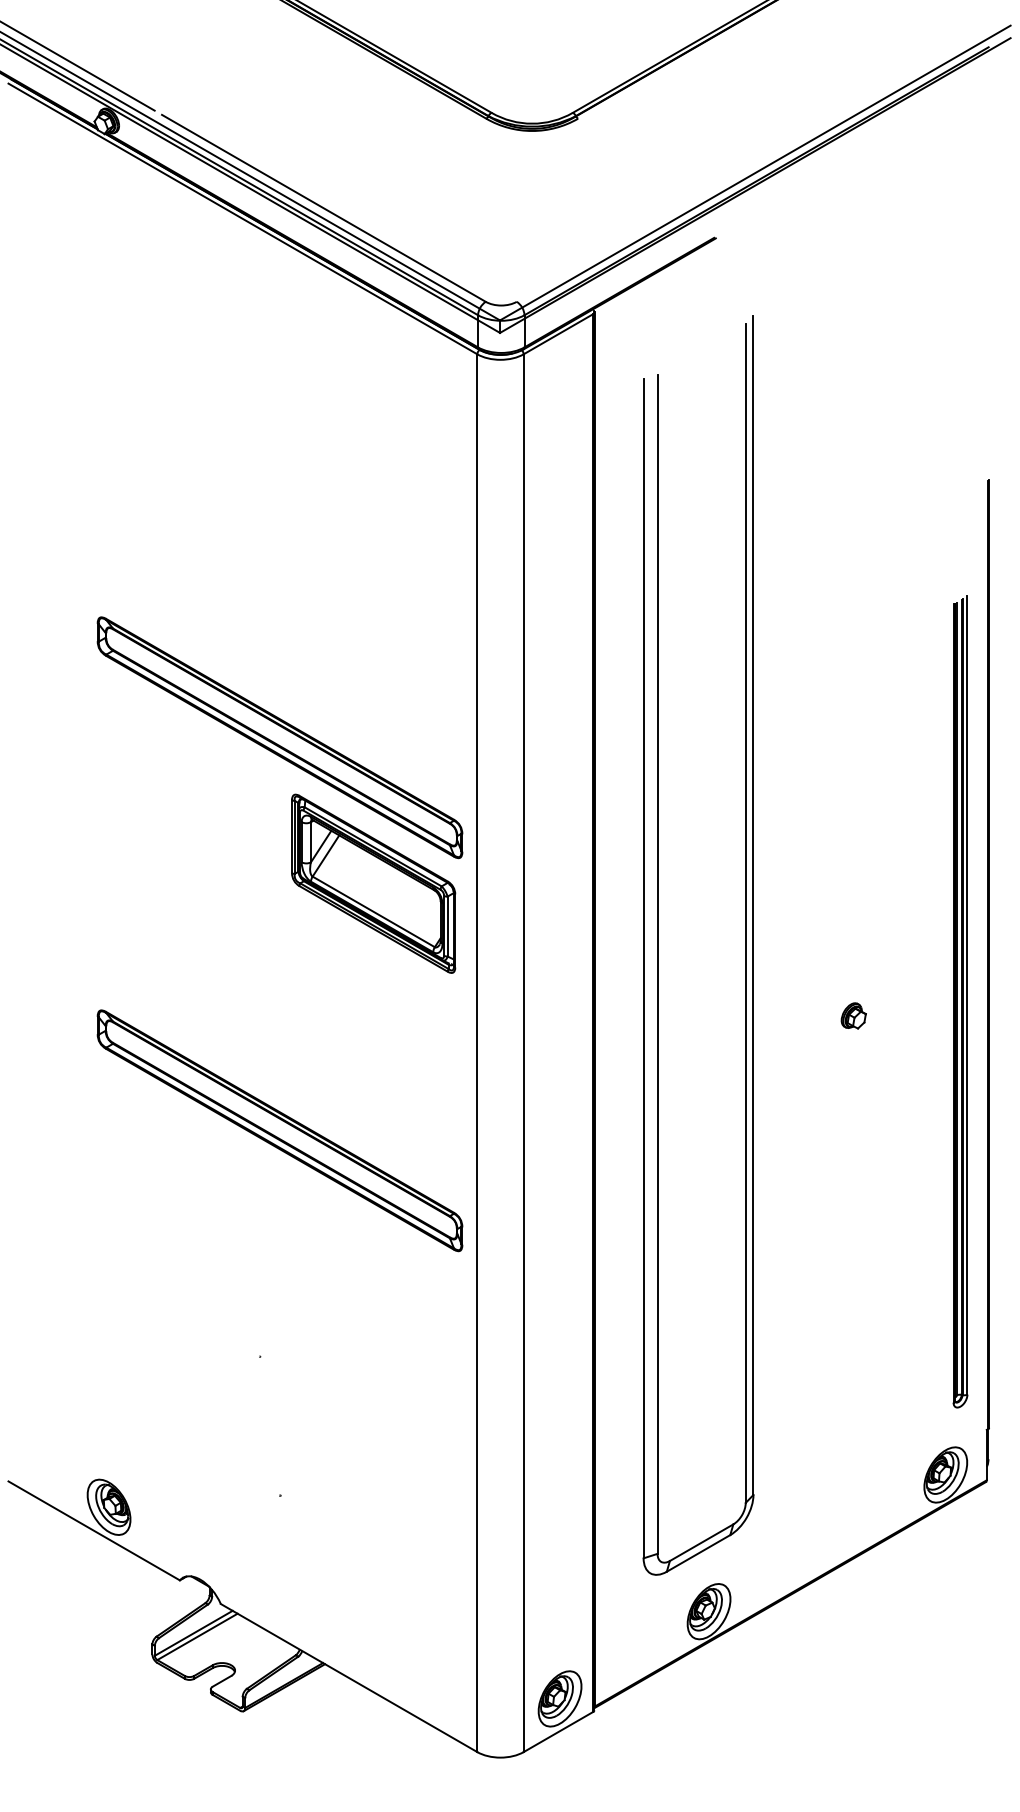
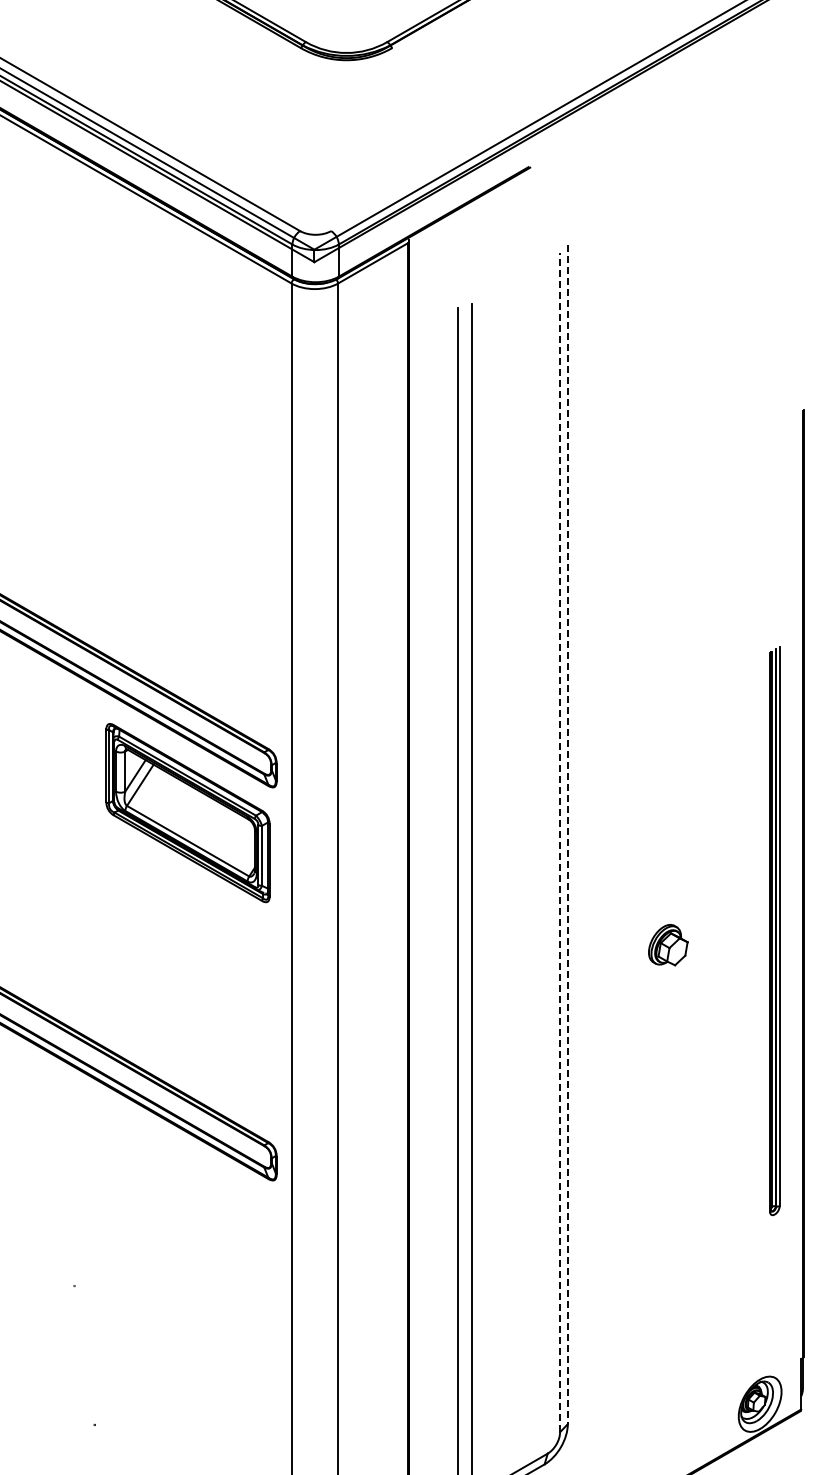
line: (753, 905) -> (567, 834), solid -> dashed
line: (745, 913) -> (559, 842), solid -> dashed
part: (960, 1001) -> (774, 930), size x0.7
part: (853, 1015) -> (667, 944), size x1.6

